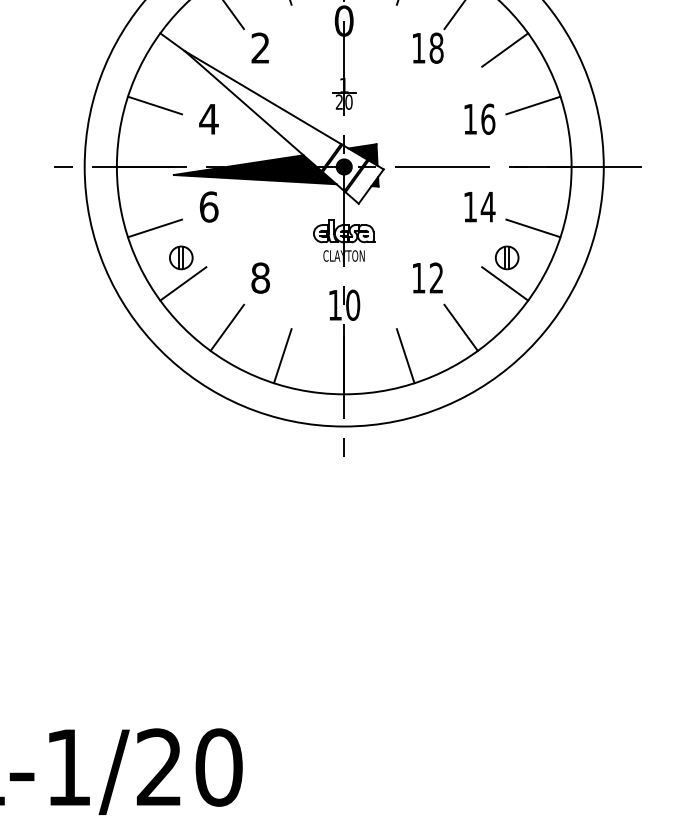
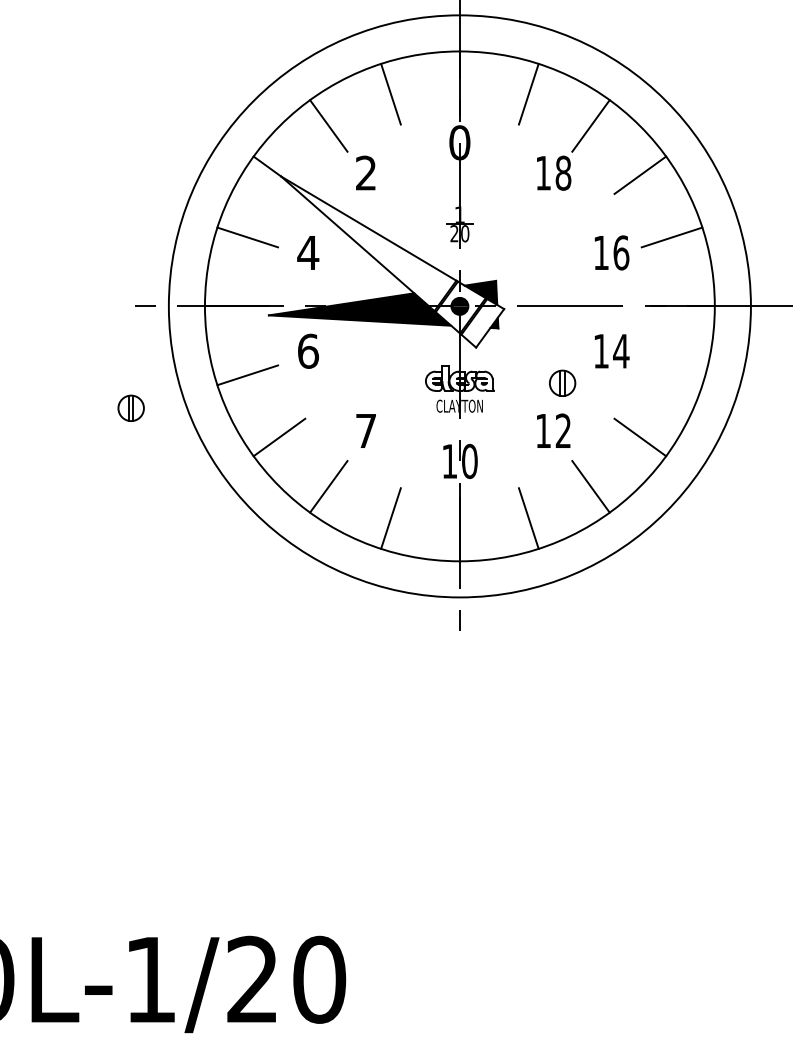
line: (532, 228) -> (671, 375), removed
part: (180, 257) -> (130, 407), moved
part: (507, 257) -> (562, 382), moved
text: (260, 277) -> (365, 430), 8 -> 7

